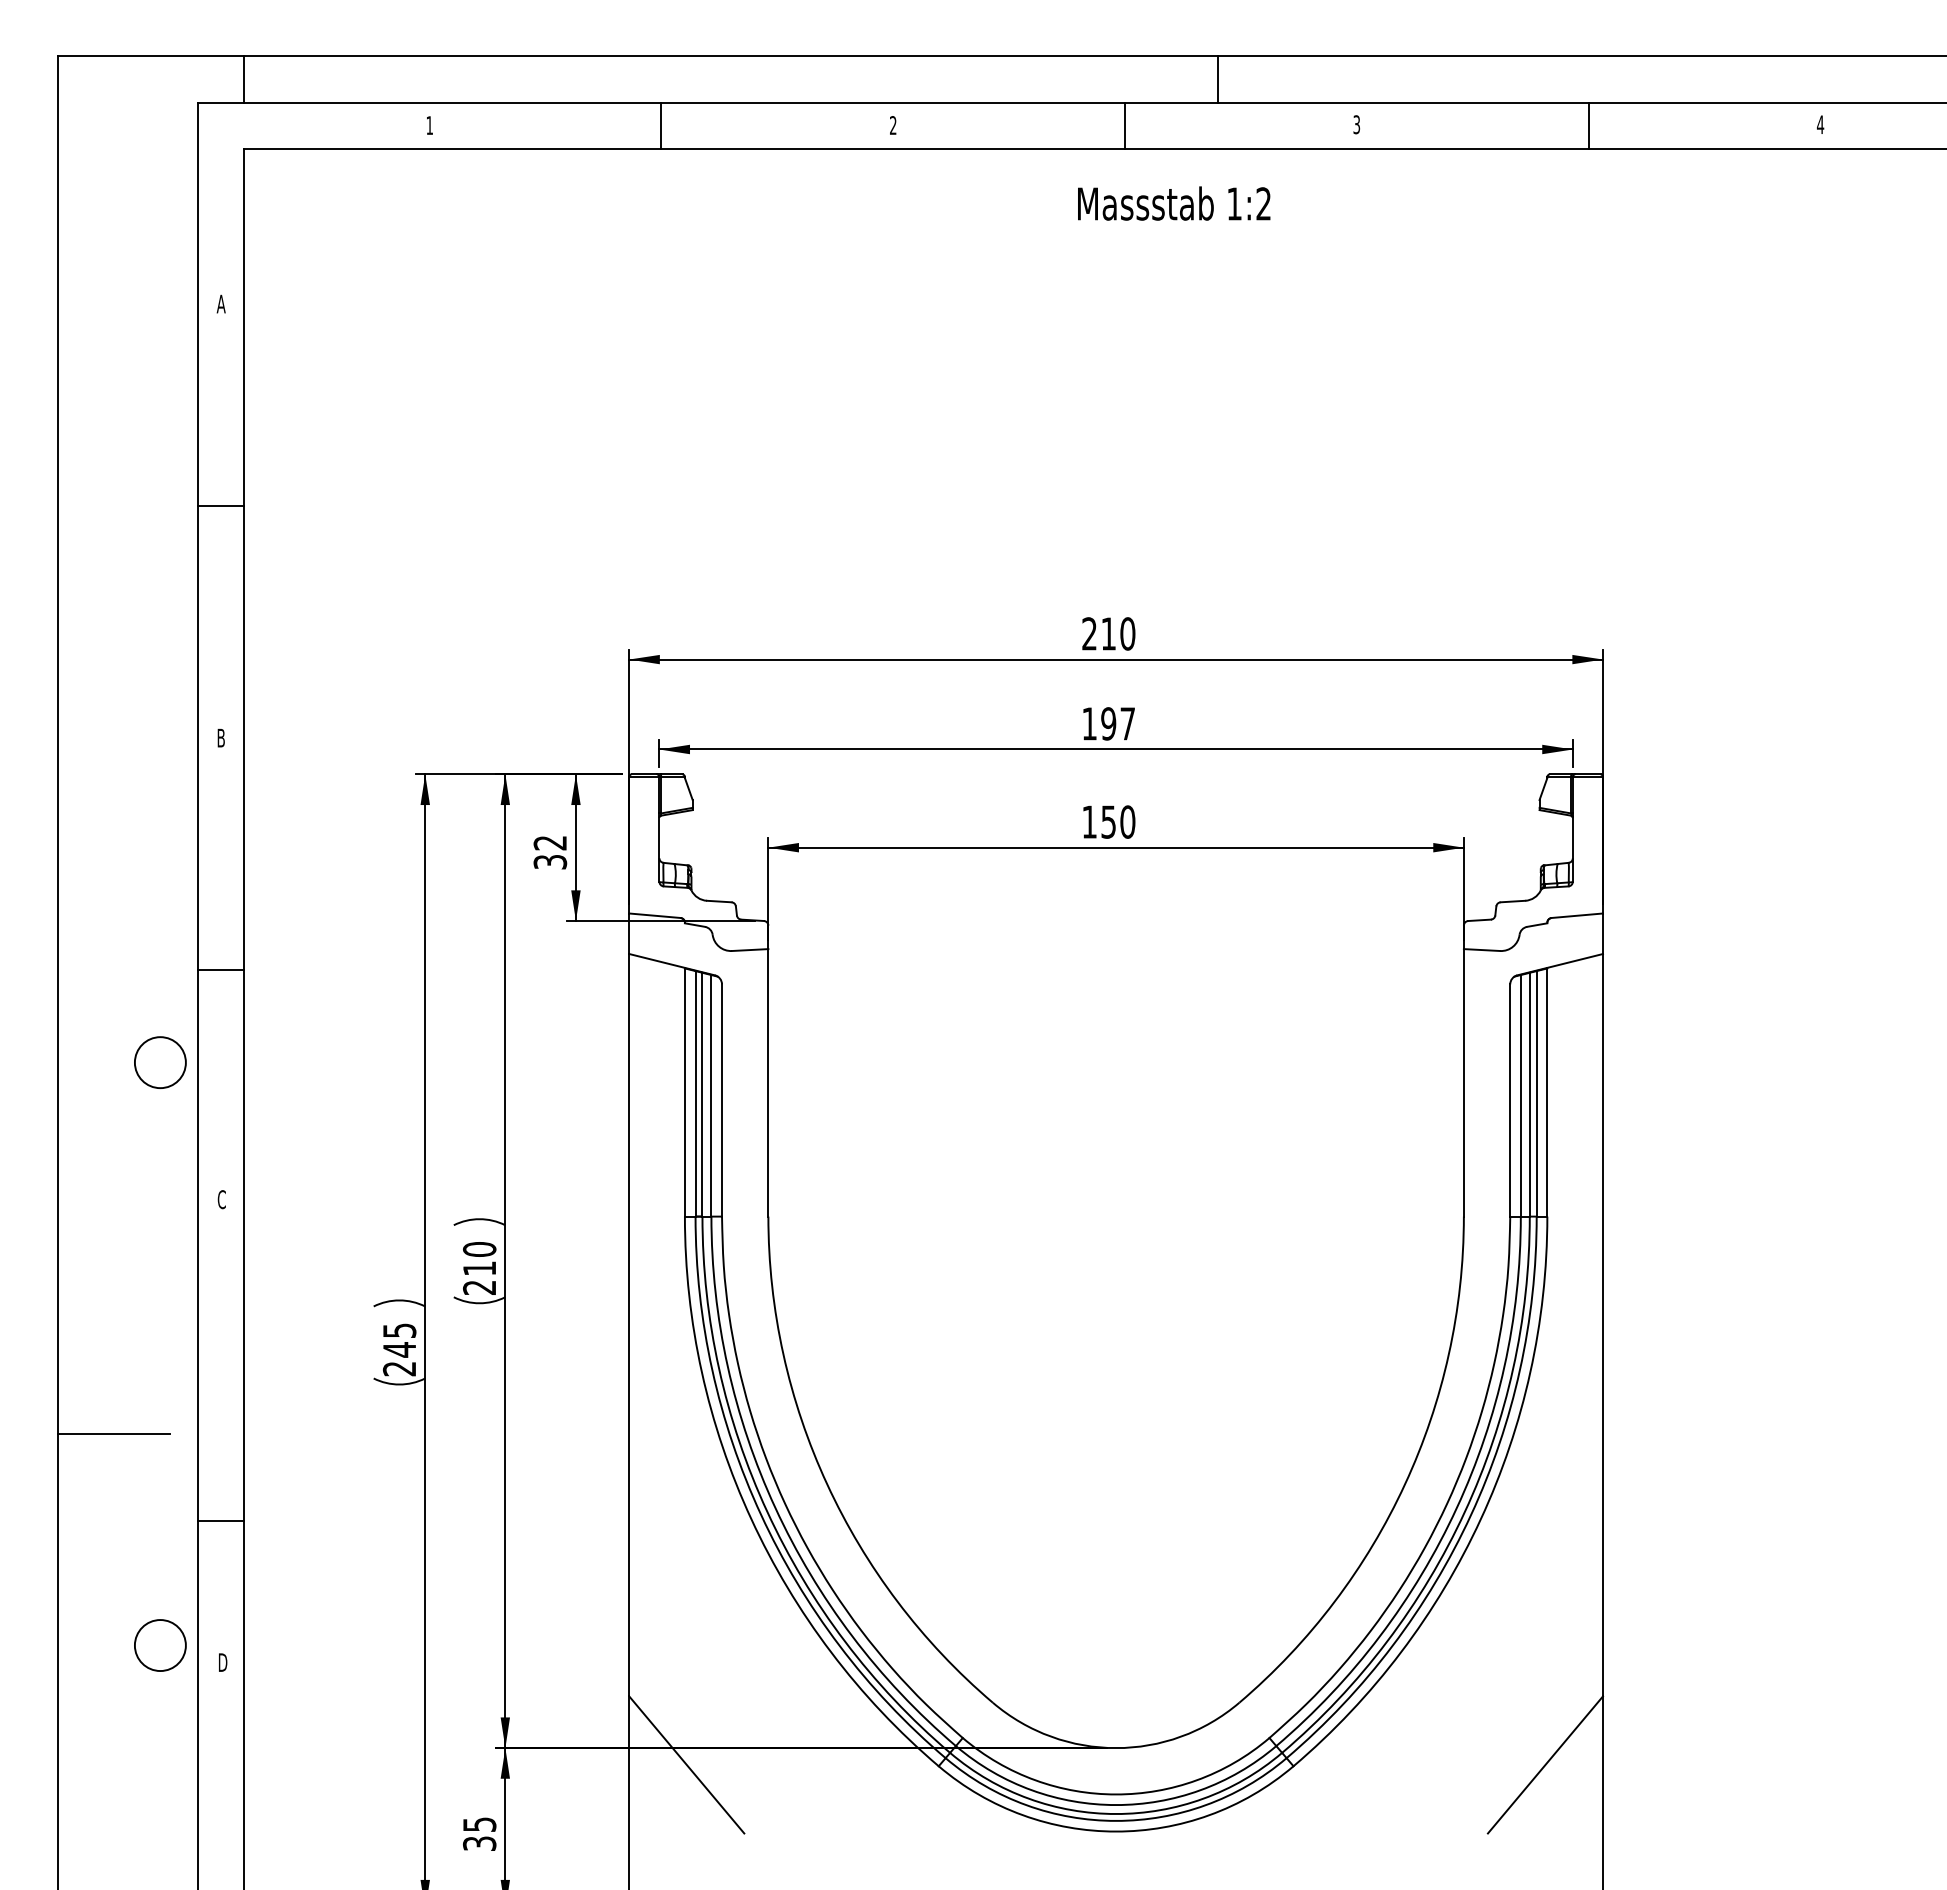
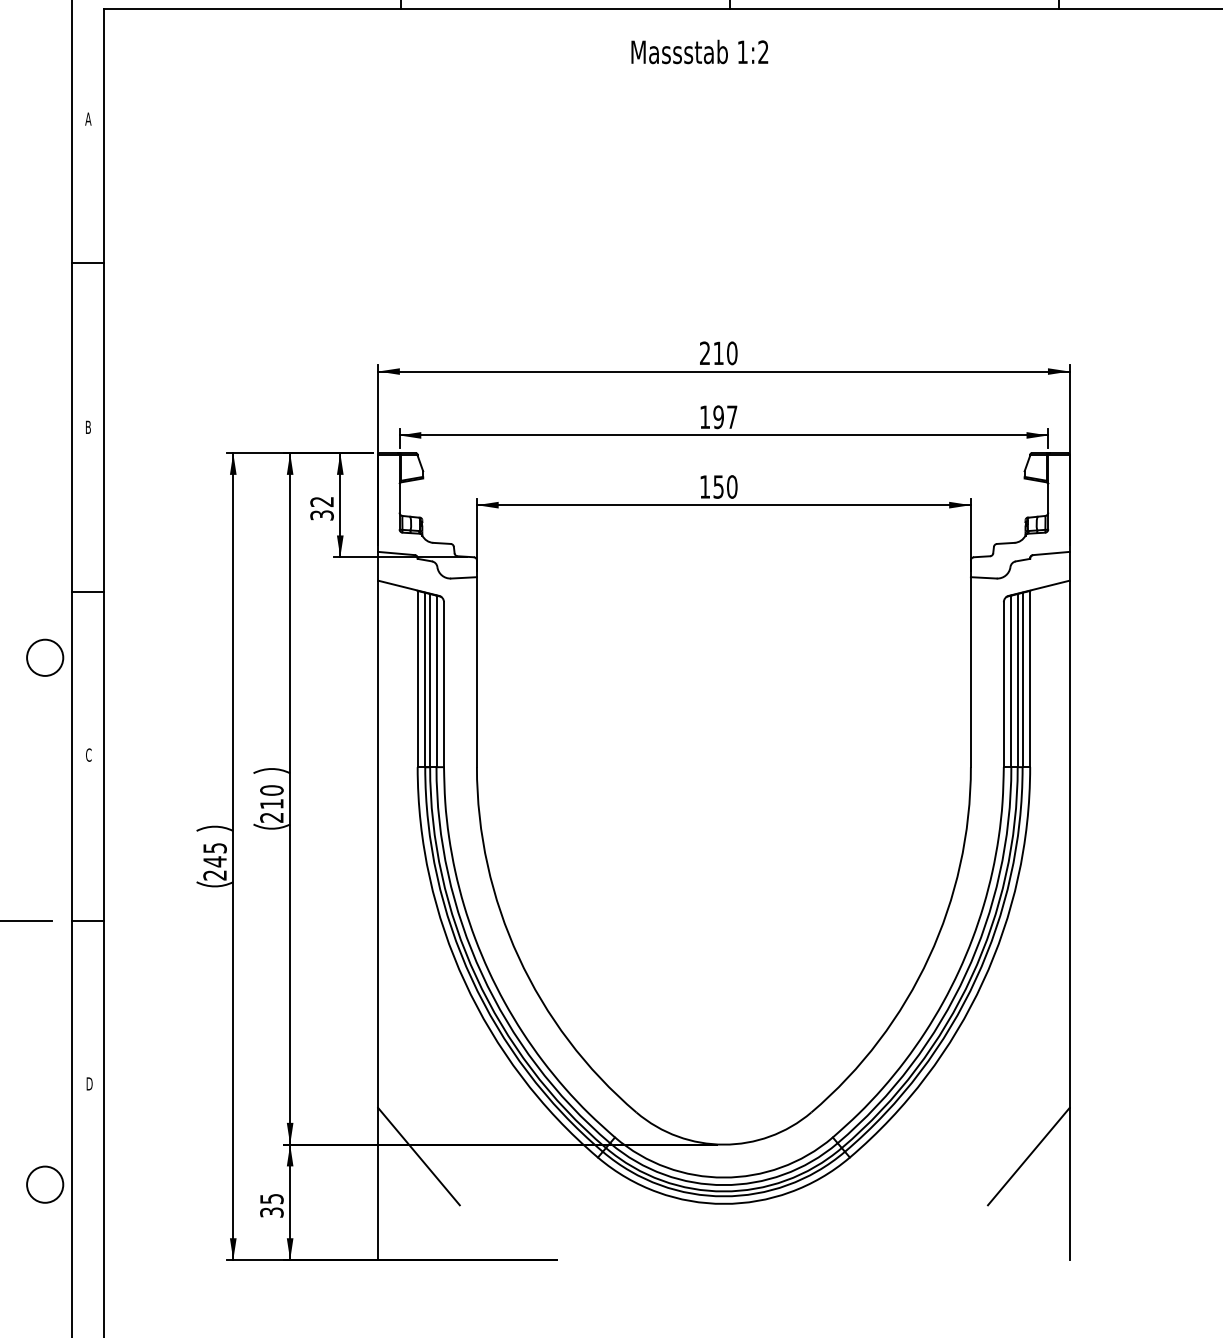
text: (1174, 203) -> (700, 51), moved
line: (220, 1520) -> (87, 921), moved
circle: (160, 1645) -> (45, 1184), moved

